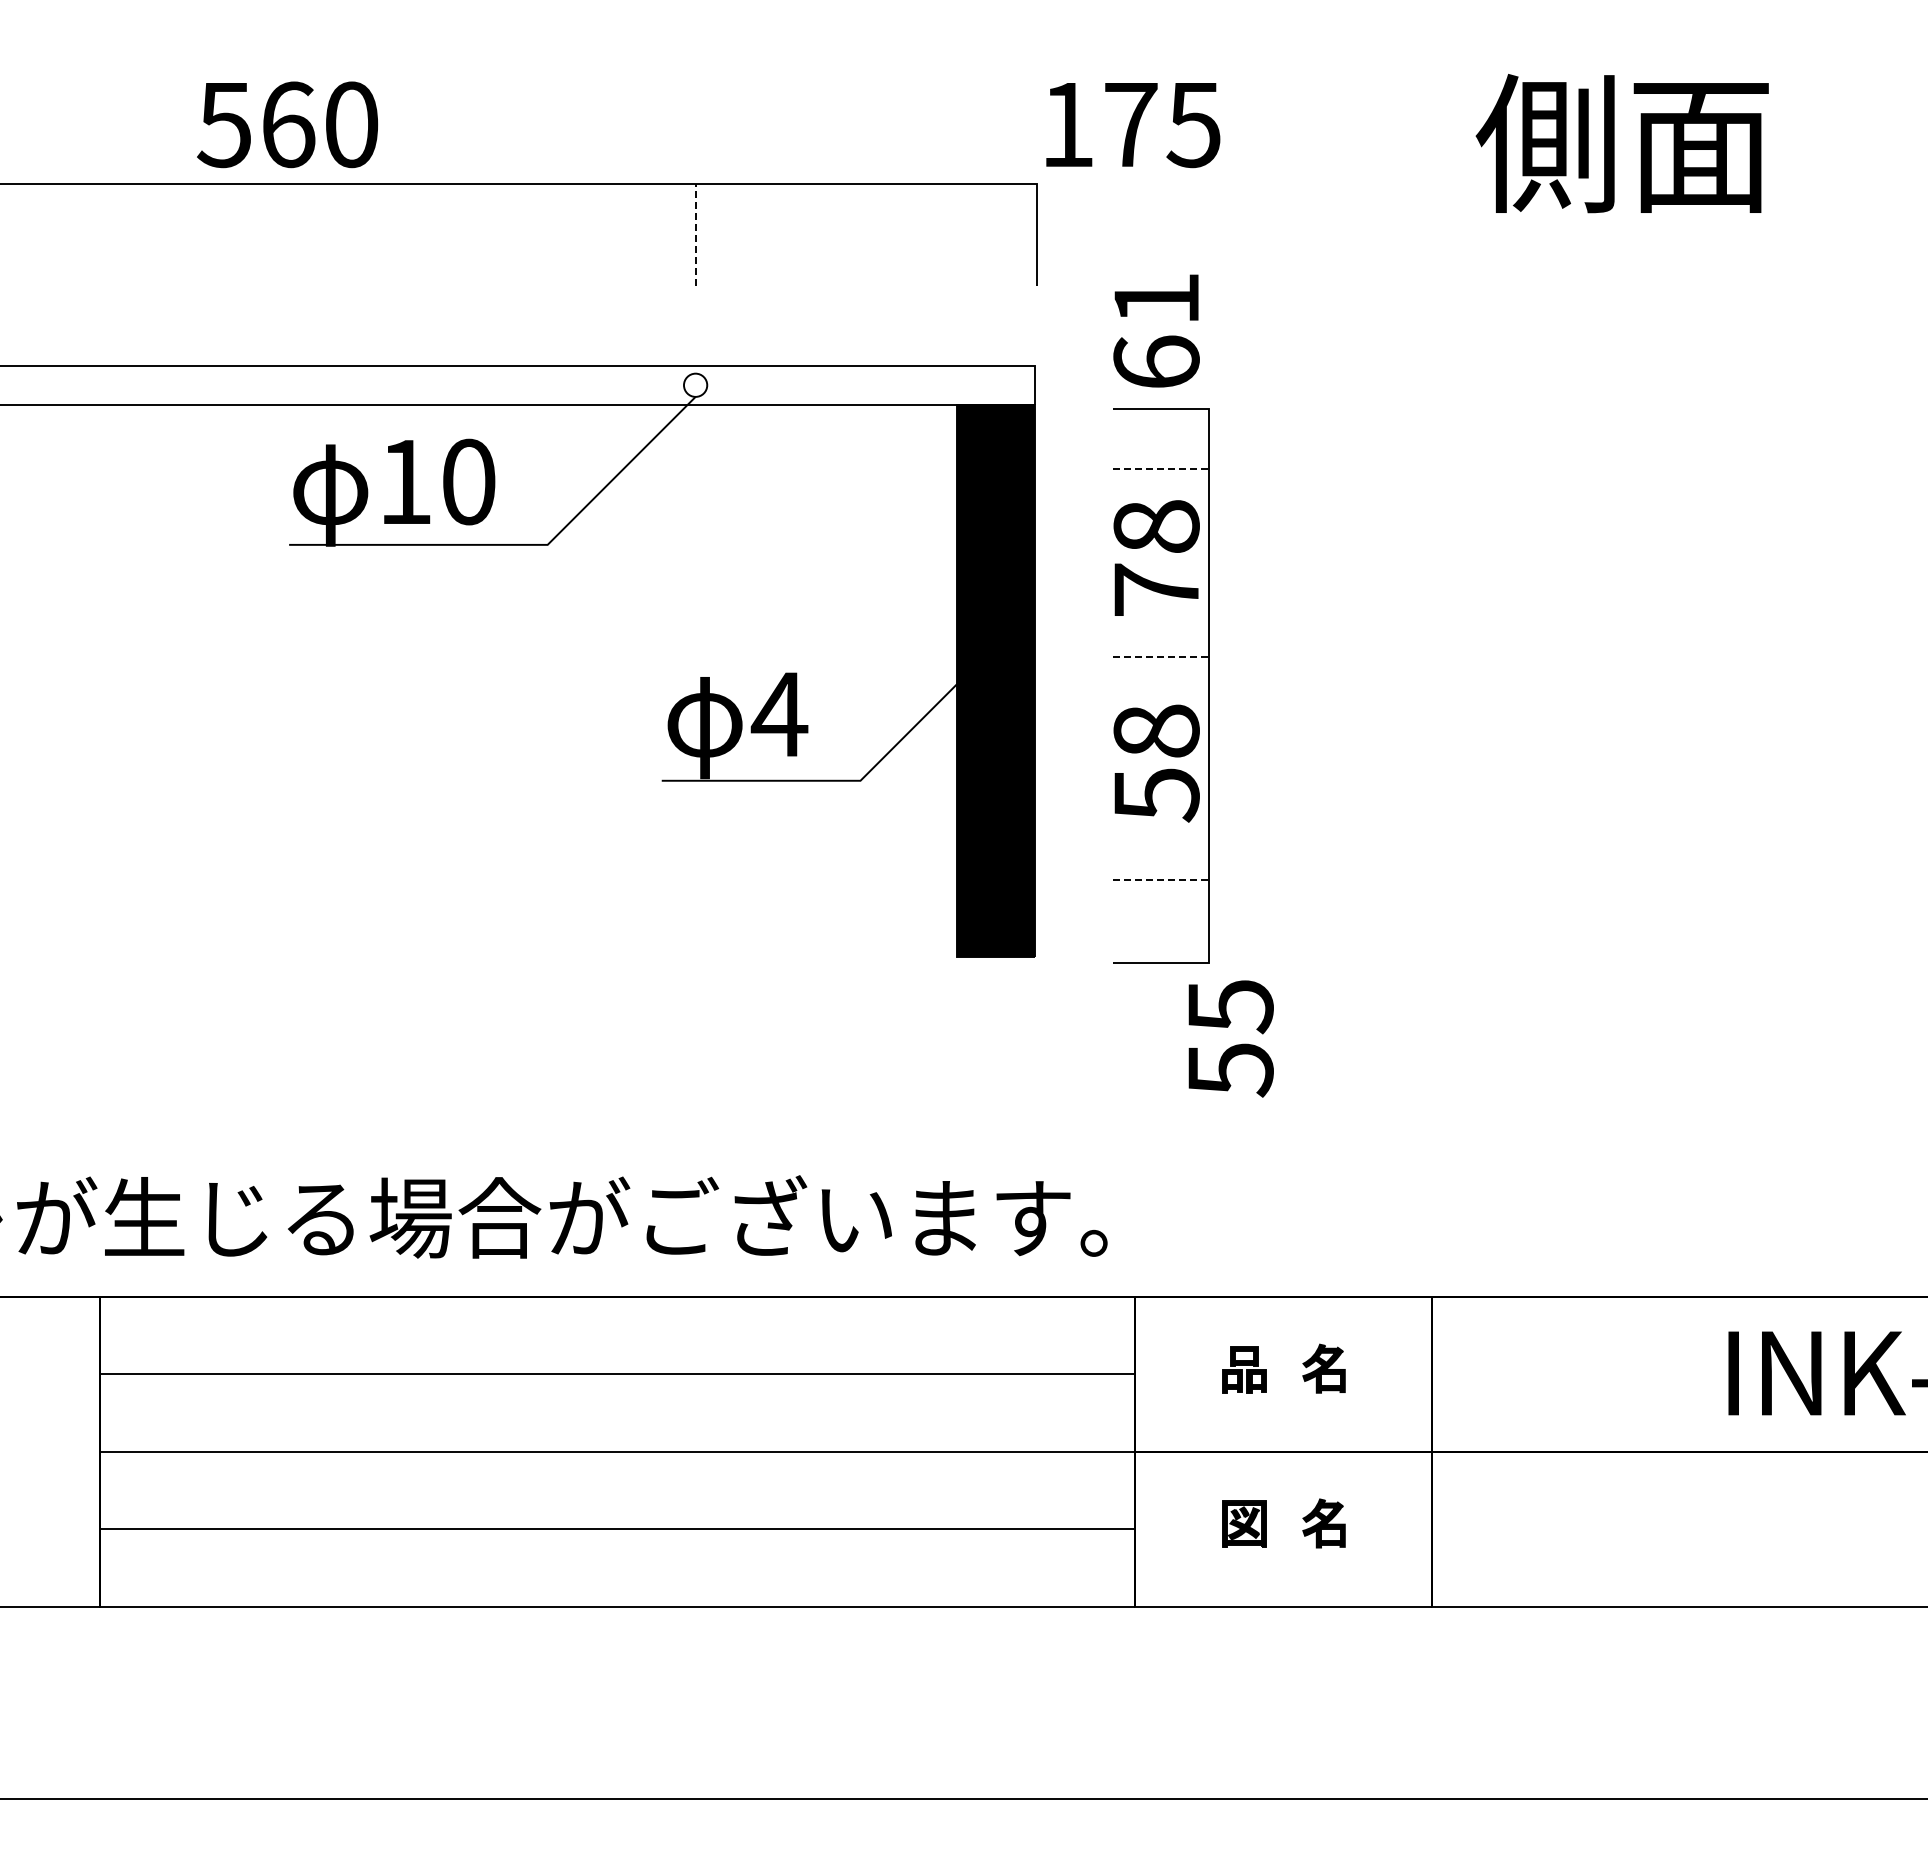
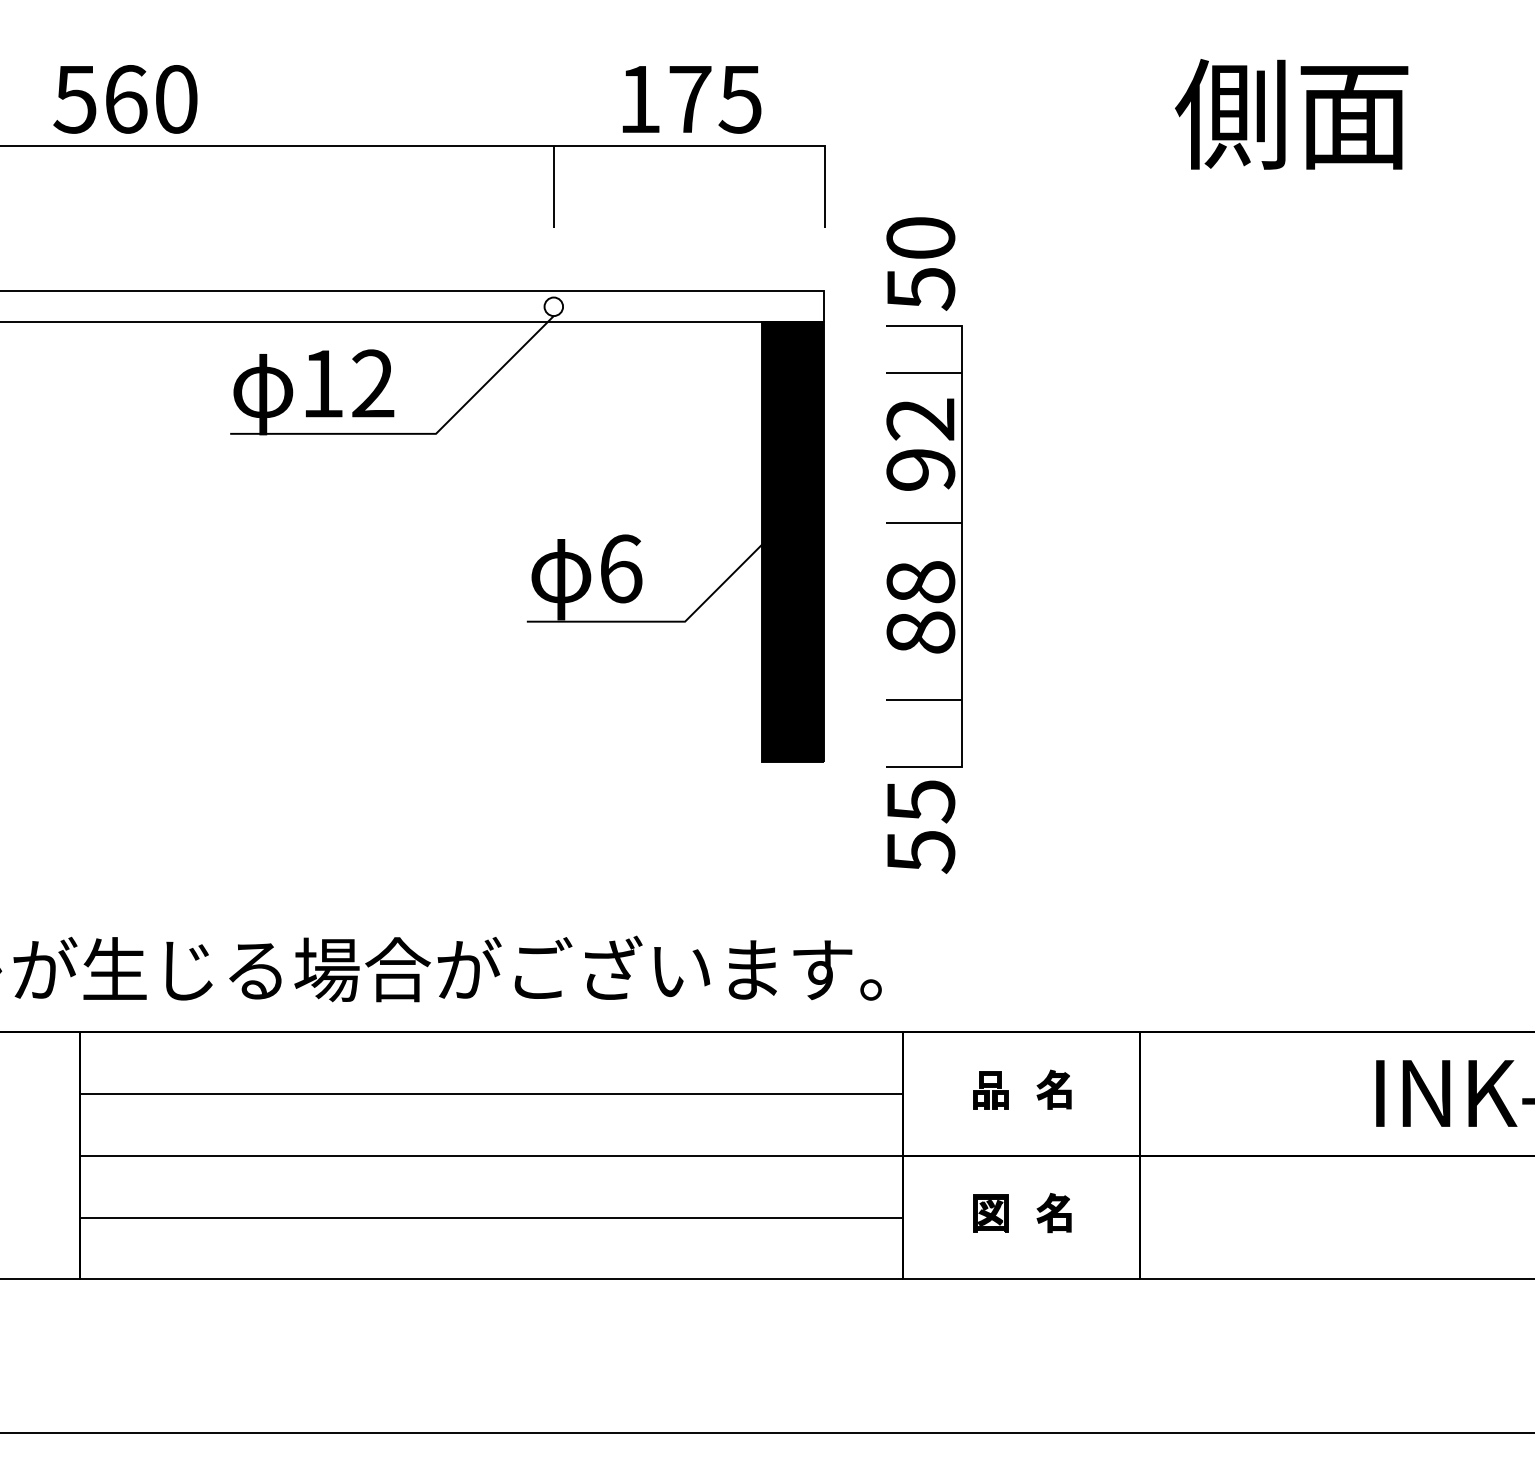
text: (287, 124) -> (125, 99), moved
text: (1133, 125) -> (692, 99), moved
line: (695, 234) -> (553, 186), dashed -> solid
text: (1156, 331) -> (920, 263), 61 -> 50
line: (1160, 469) -> (923, 373), dashed -> solid
text: (468, 481) -> (372, 383), 10 -> 12
text: (1156, 558) -> (920, 444), 78 -> 92
line: (1160, 656) -> (923, 522), dashed -> solid
text: (779, 714) -> (620, 568), 4 -> 6
text: (1156, 795) -> (920, 633), 58 -> 88
line: (1160, 879) -> (923, 700), dashed -> solid
text: (1230, 1038) -> (920, 826), moved

